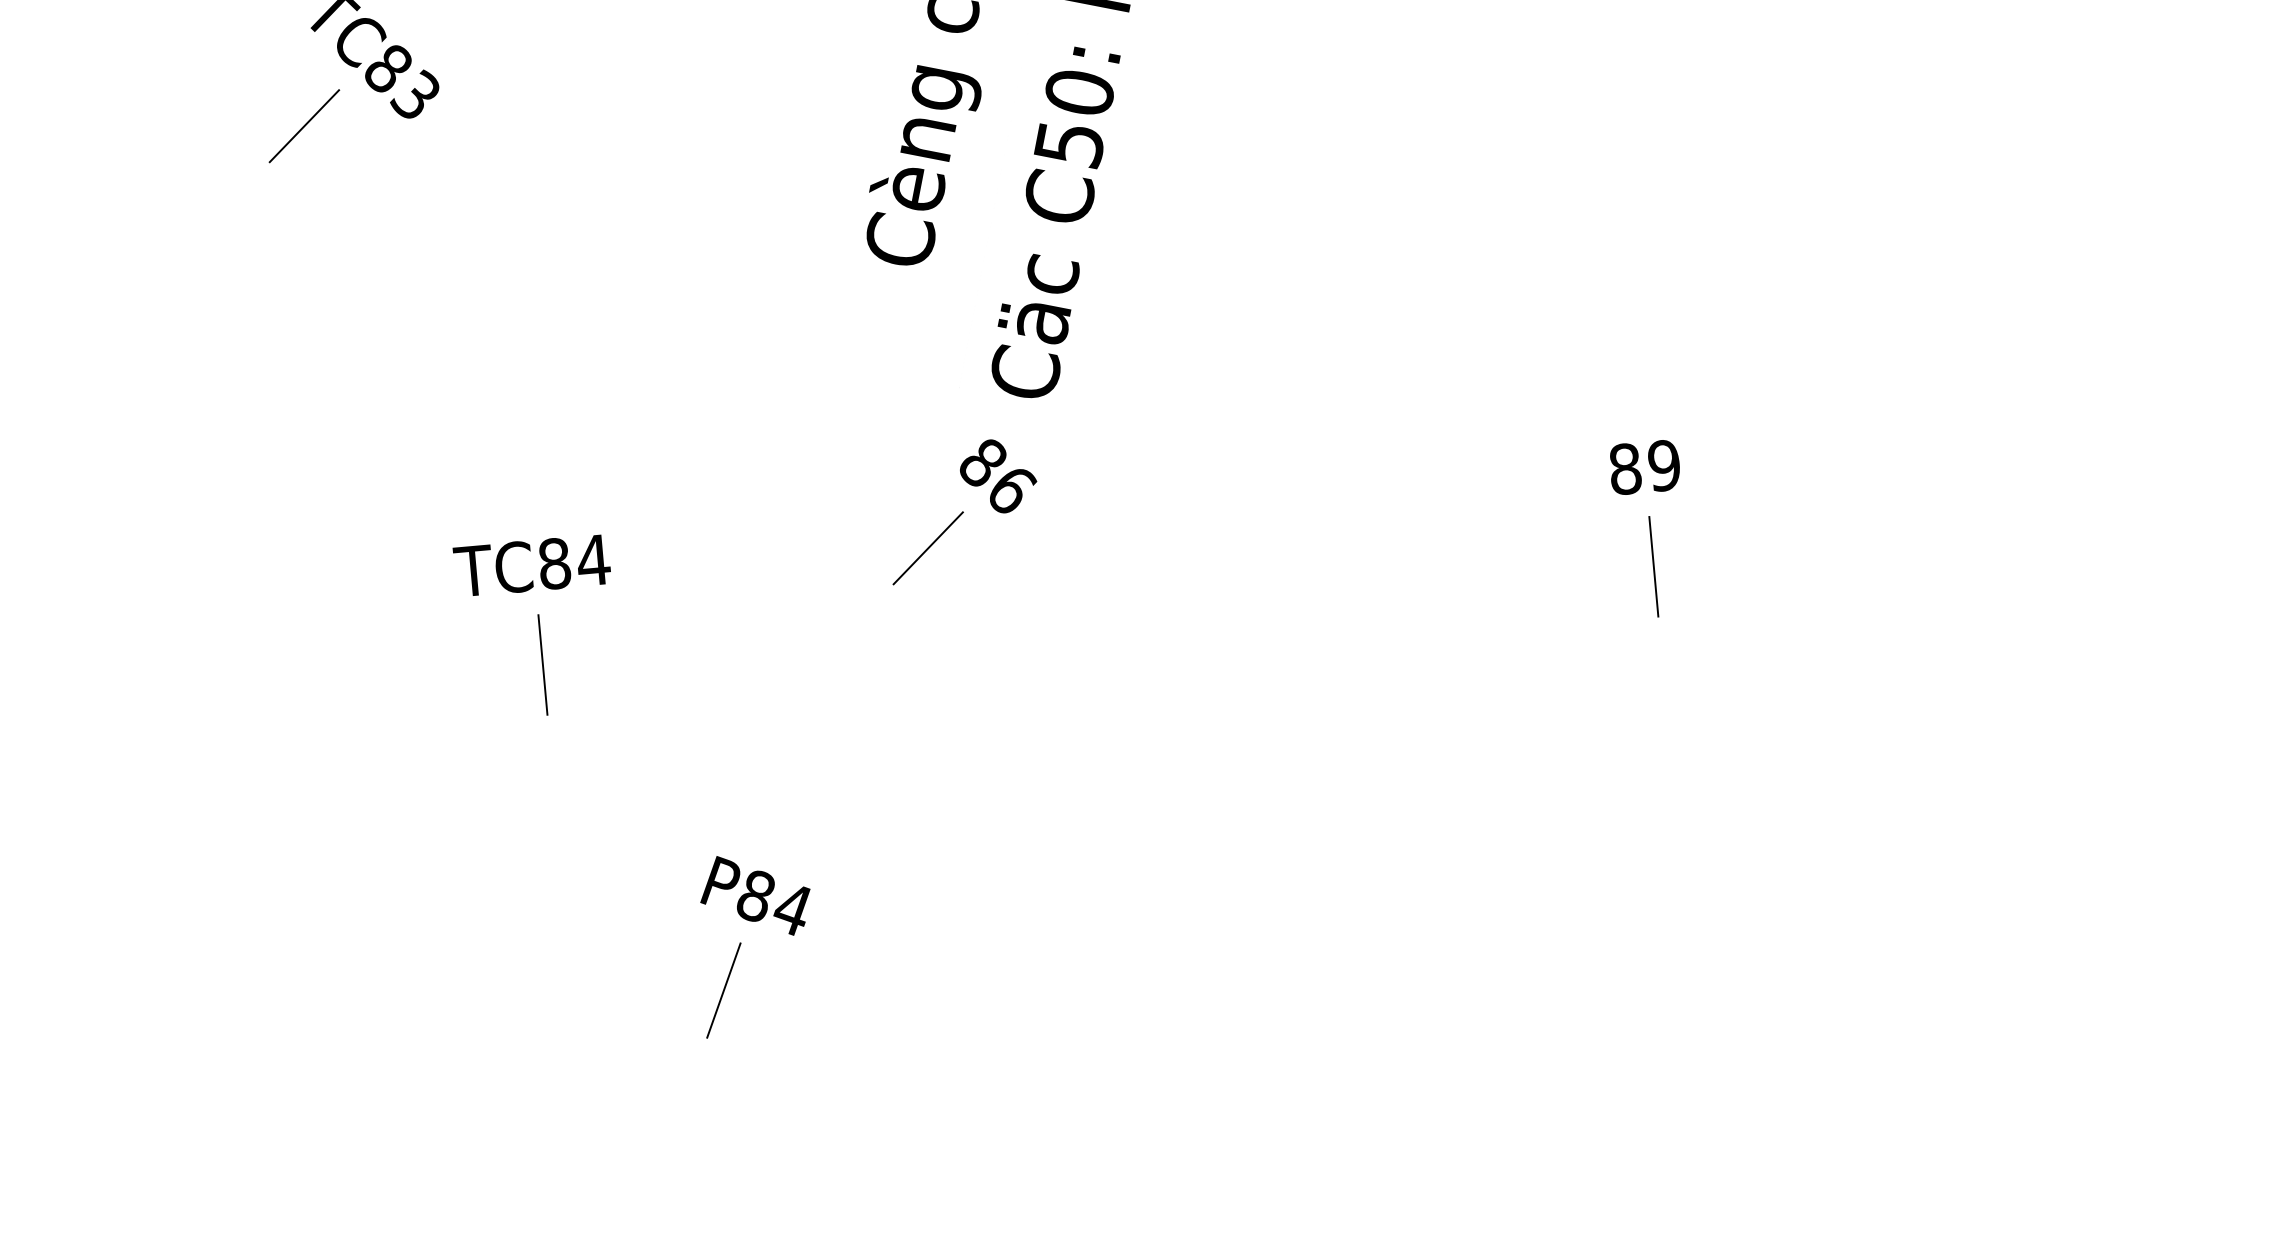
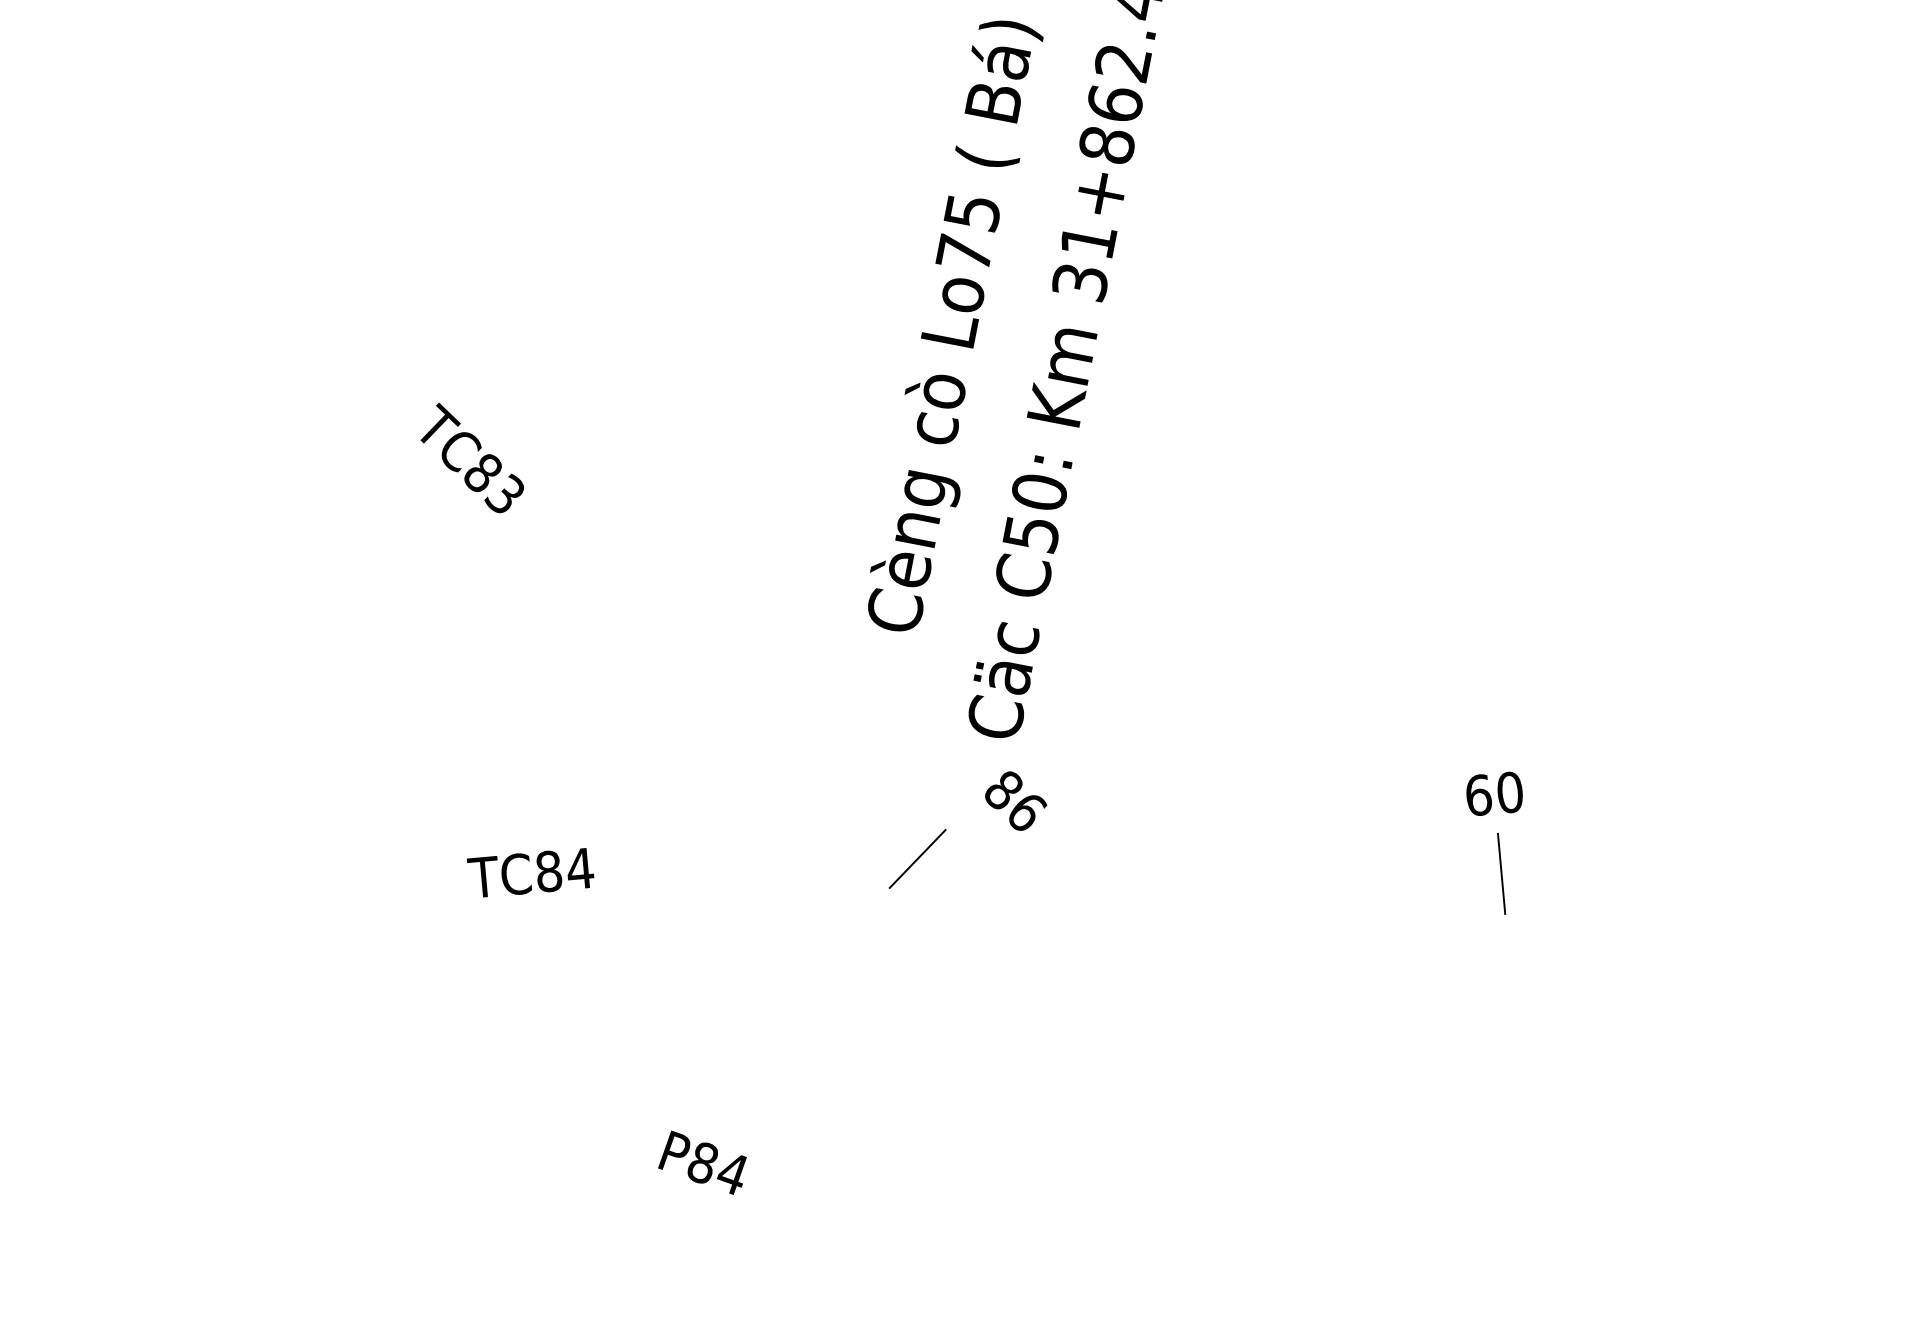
line: (304, 126) -> (415, 519), removed
text: (1645, 466) -> (1494, 793), 89 -> 60
text: (998, 475) -> (1016, 800), moved
text: (531, 565) -> (530, 872), moved
line: (542, 664) -> (607, 952), removed
text: (755, 895) -> (702, 1162), moved
line: (723, 990) -> (752, 1214), removed

